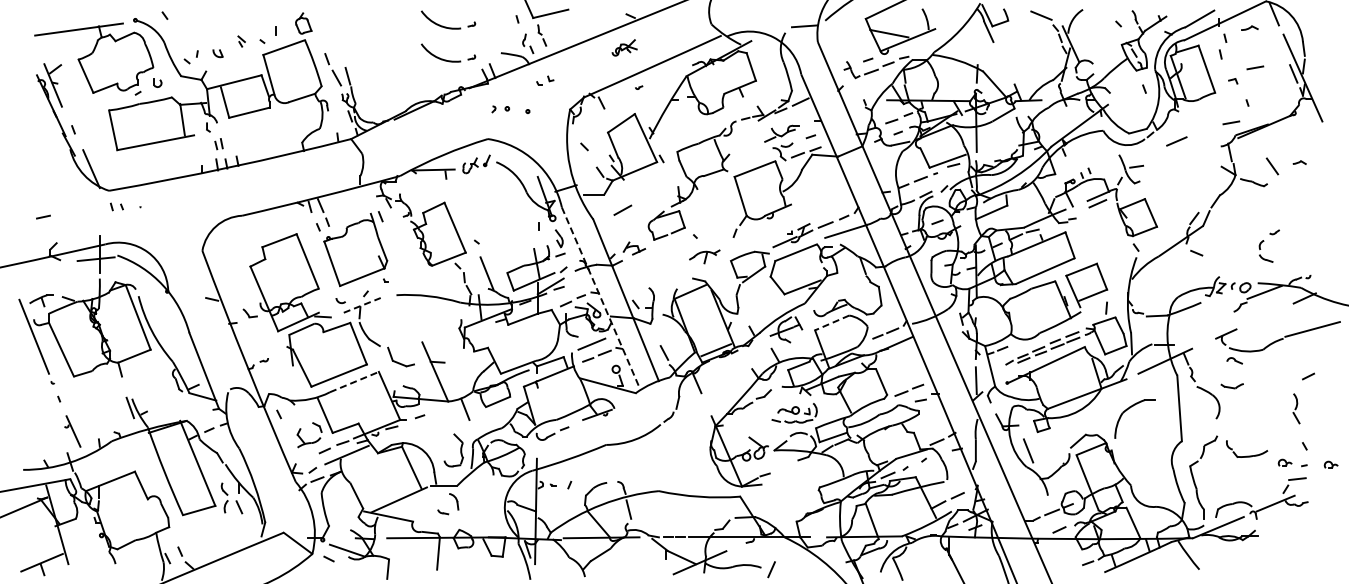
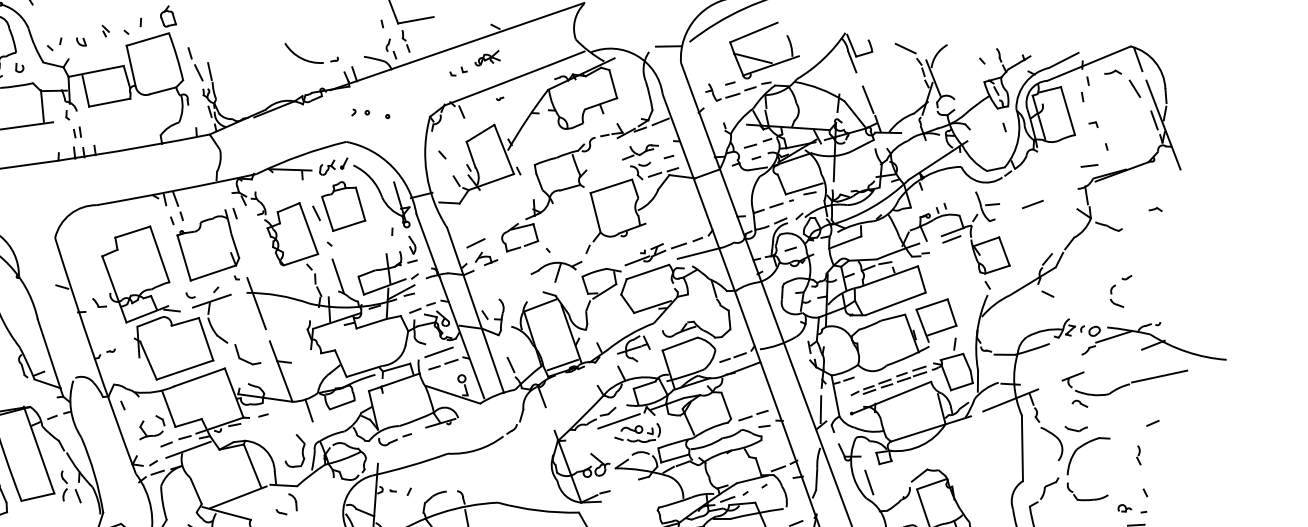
part: (446, 26) -> (311, 27), removed
line: (1255, 67) -> (1116, 111), removed
line: (1006, 68) -> (867, 99), added
part: (545, 80) -> (458, 71), moved
line: (1176, 141) -> (1032, 204), moved
line: (1272, 166) -> (1134, 88), moved
part: (484, 203) -> (339, 206), added
line: (622, 209) -> (475, 242), moved
part: (704, 256) -> (556, 270), size x1.67
line: (600, 298) -> (450, 307), dashed -> solid
line: (362, 305) -> (212, 301), dashed -> solid
line: (406, 305) -> (256, 303), added
line: (832, 322) -> (680, 343), dashed -> solid
line: (354, 382) -> (199, 377), dashed -> solid
line: (775, 403) -> (619, 421), added
part: (1296, 409) -> (1139, 455), size x0.62
part: (1127, 410) -> (1081, 447), moved
part: (1330, 464) -> (1170, 512), removed

